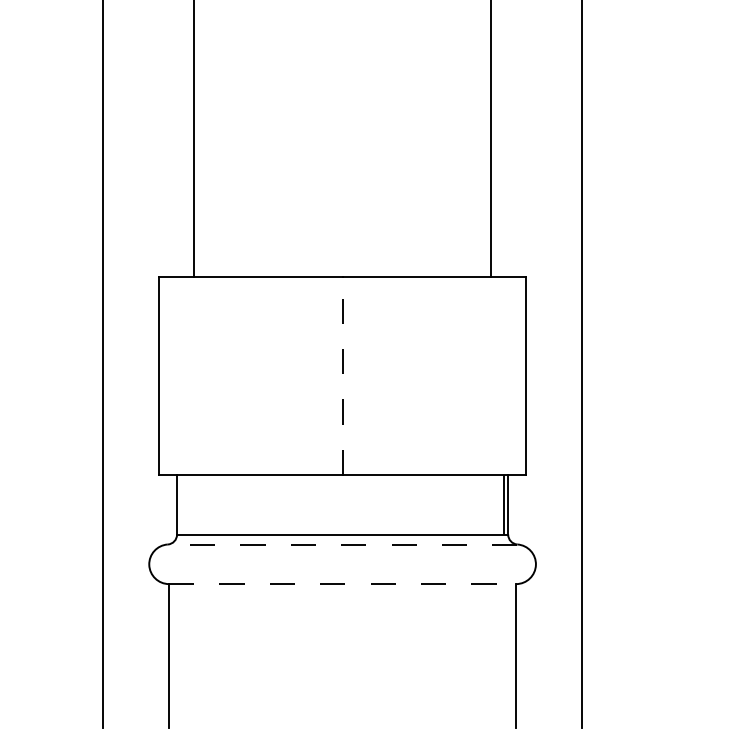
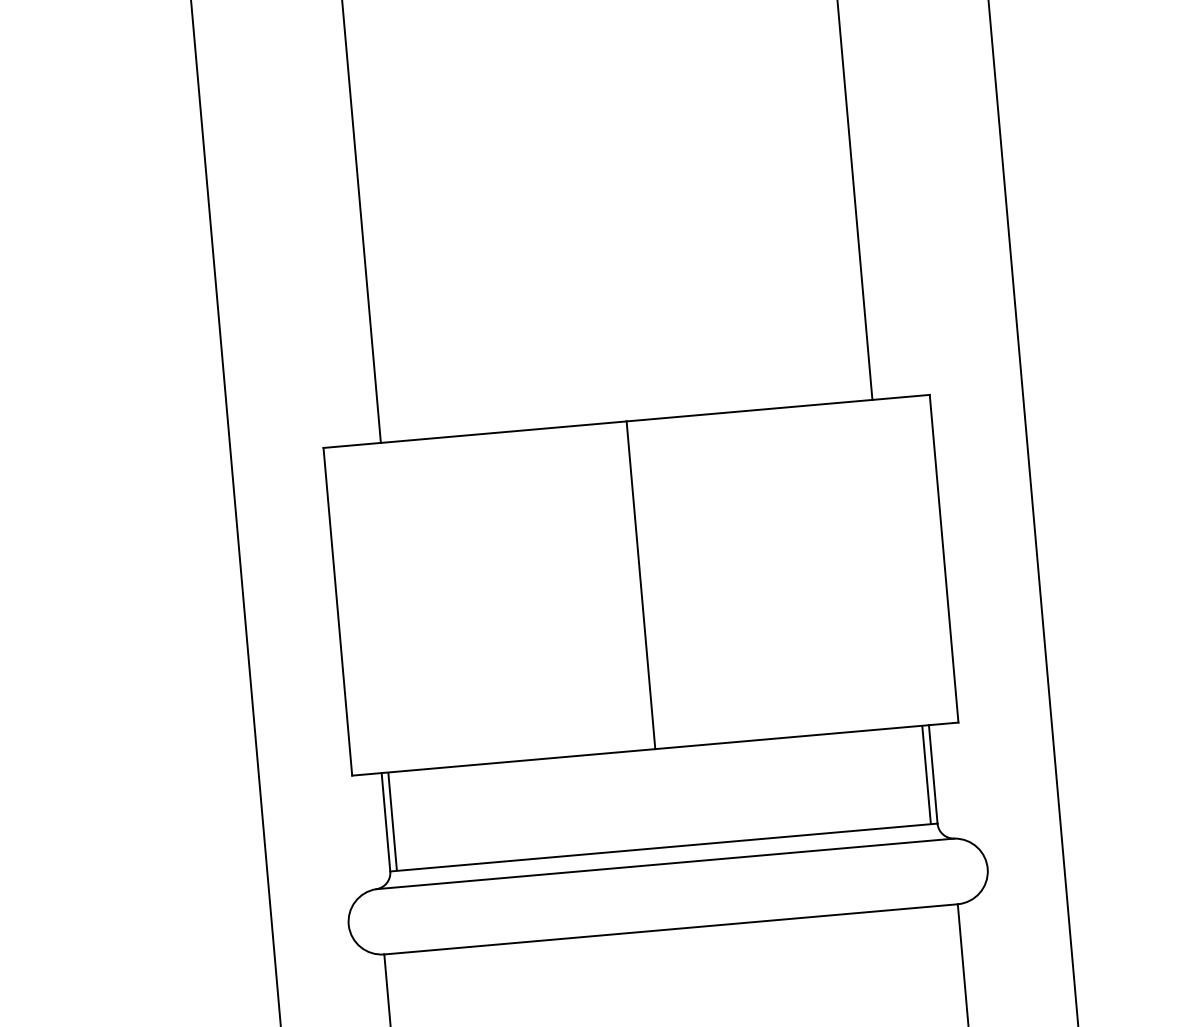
line: (342, 375) -> (640, 584), dashed -> solid
line: (181, 504) -> (393, 821), added
line: (342, 544) -> (665, 863), dashed -> solid
line: (342, 584) -> (670, 929), dashed -> solid

